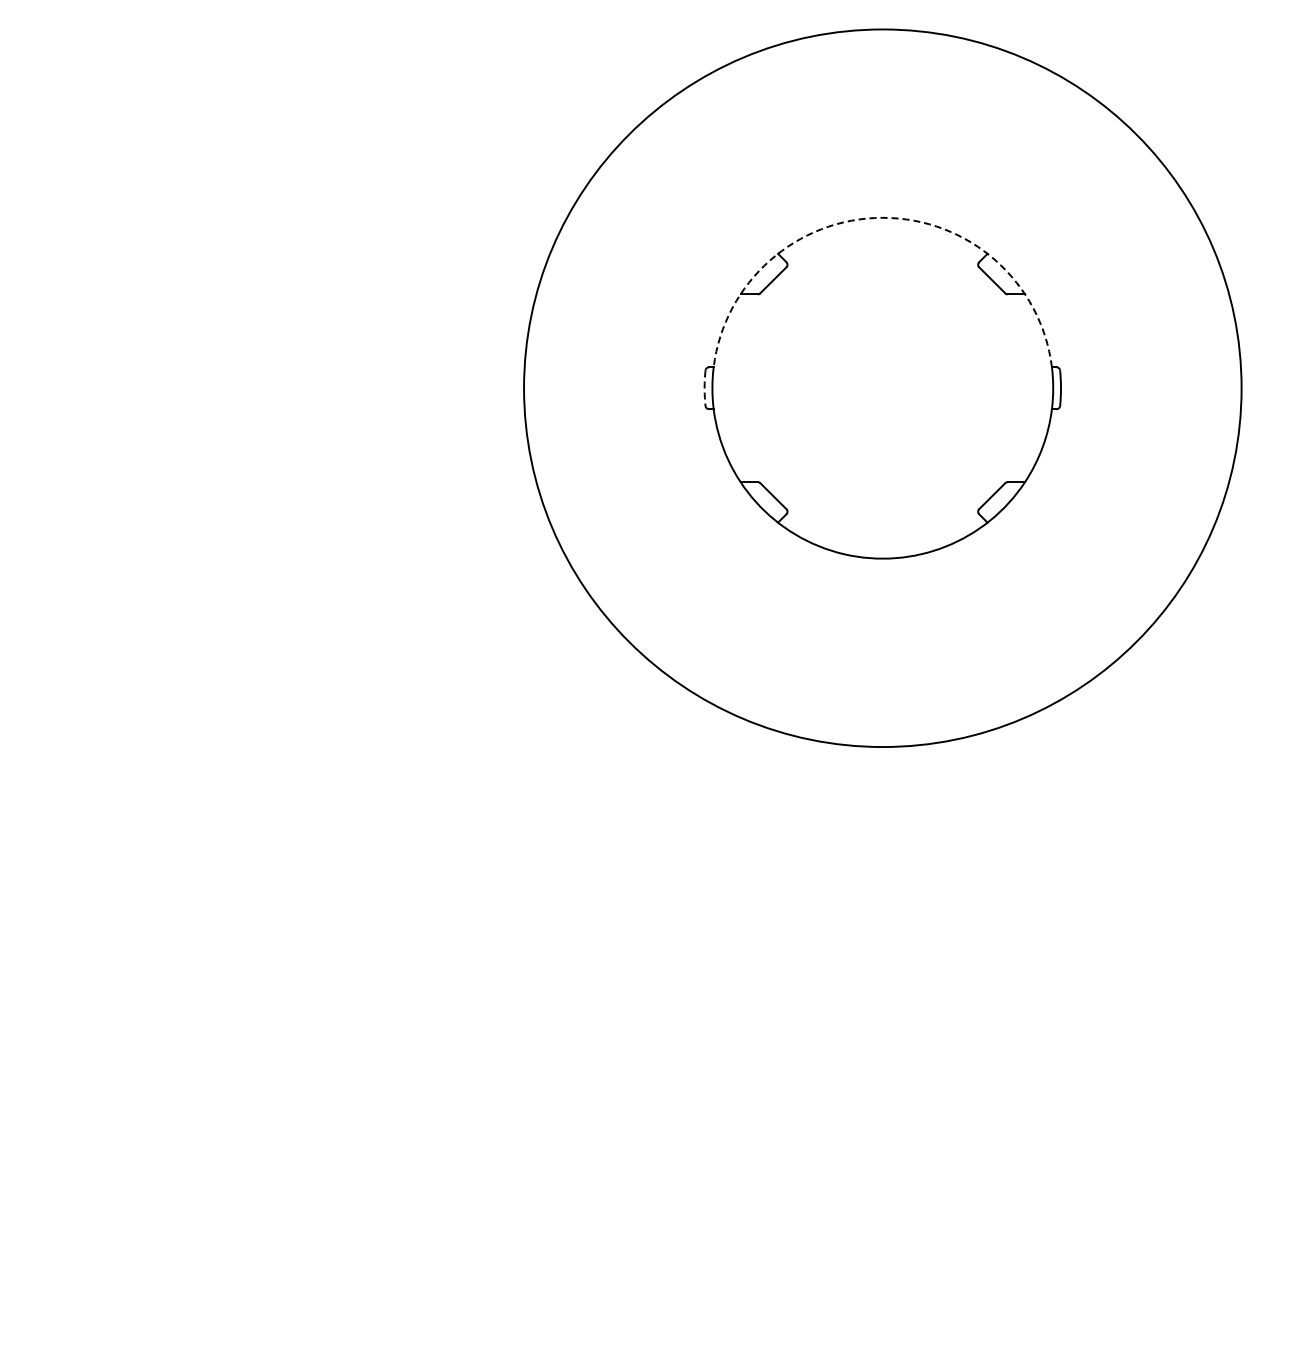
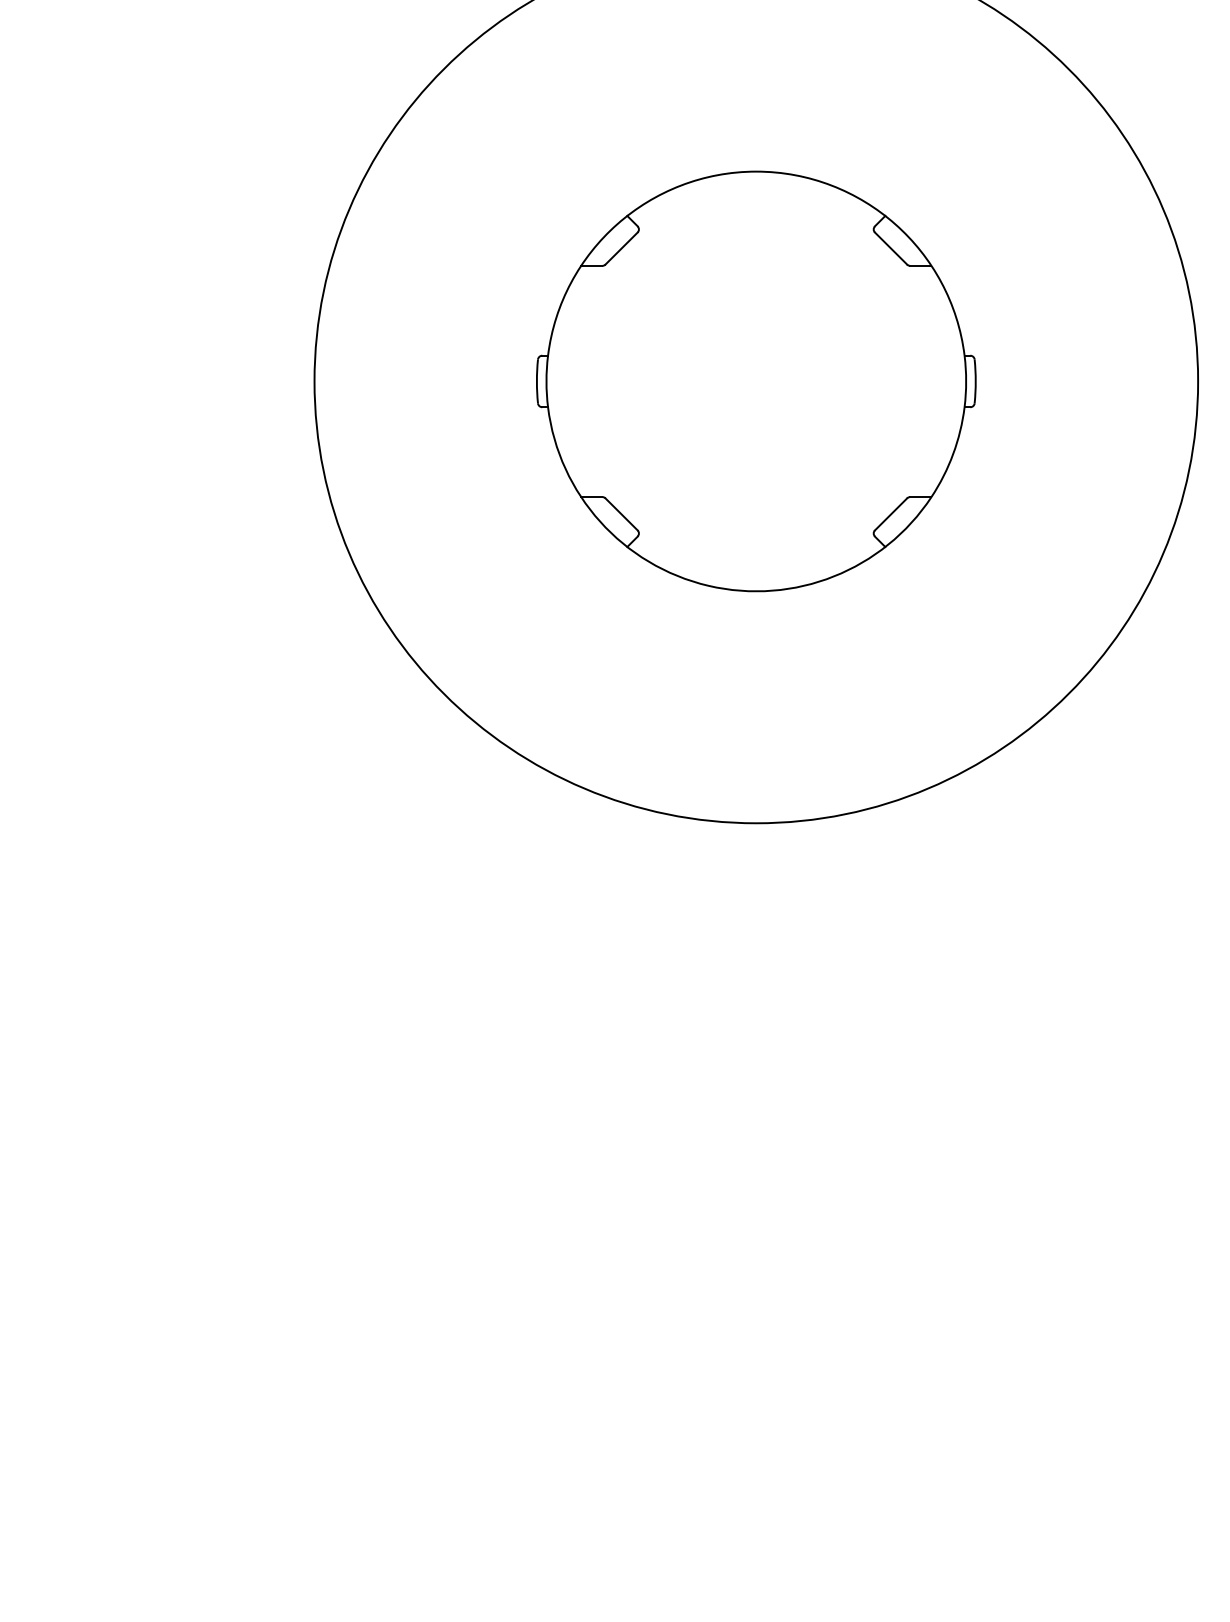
arc: (882, 217) -> (755, 171), dashed -> solid
arc: (704, 388) -> (536, 381), dashed -> solid

